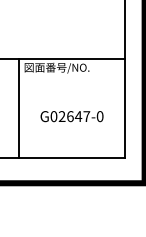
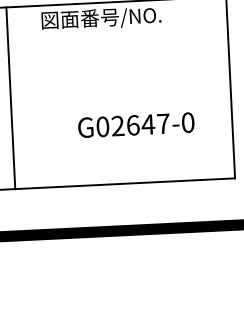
line: (18, 108) -> (9, 97), moved
text: (71, 116) -> (135, 125), moved

